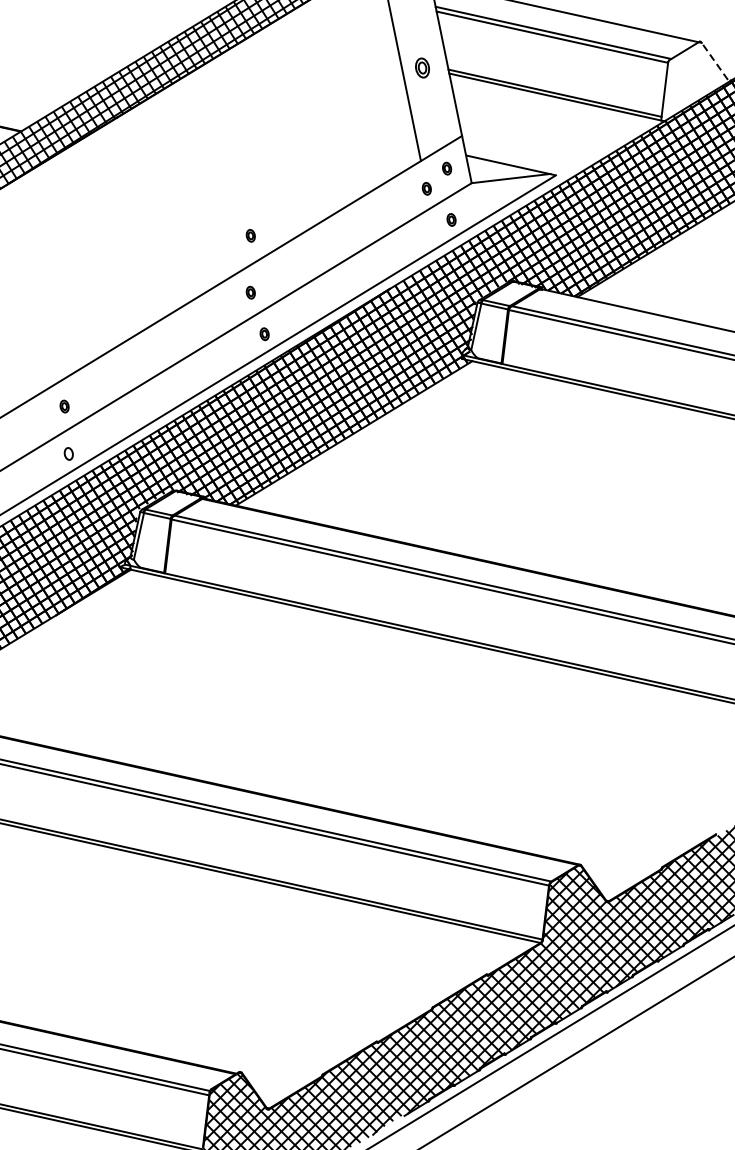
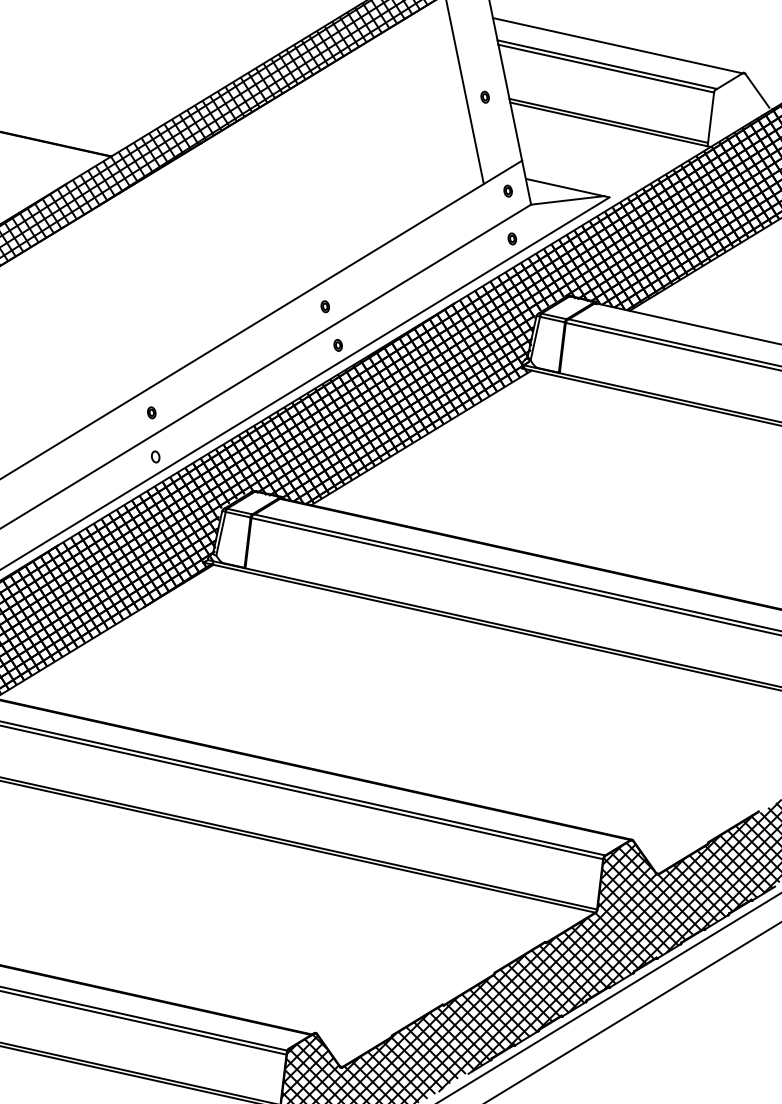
line: (714, 60) -> (757, 90), dashed -> solid
part: (421, 67) -> (484, 96), size x0.62
part: (427, 188) -> (489, 209), removed
part: (249, 235) -> (324, 253), removed

